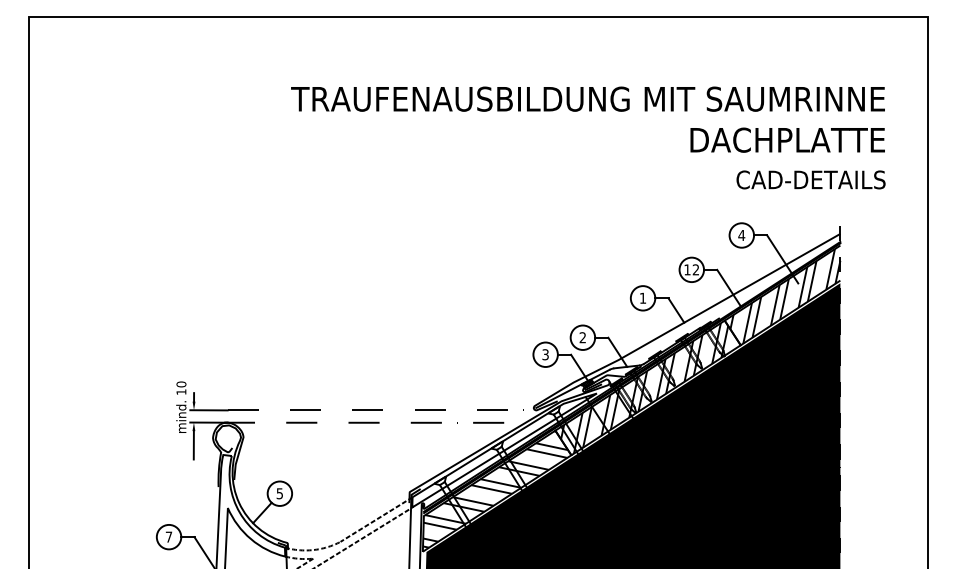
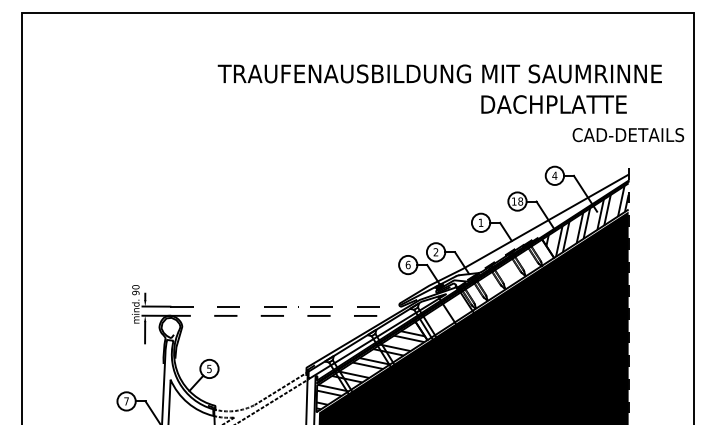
text: (787, 139) -> (553, 104), moved
text: (810, 179) -> (627, 134), moved
text: (695, 269) -> (520, 201), 12 -> 18
text: (545, 354) -> (408, 264), 3 -> 6
hatch: (650, 388) -> (486, 290), removed
text: (181, 392) -> (135, 293), 10 -> 90

